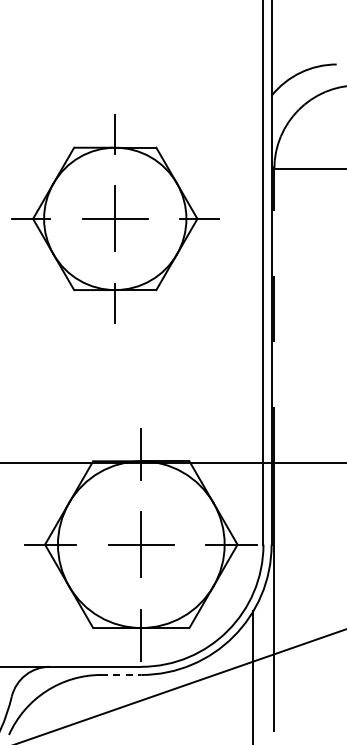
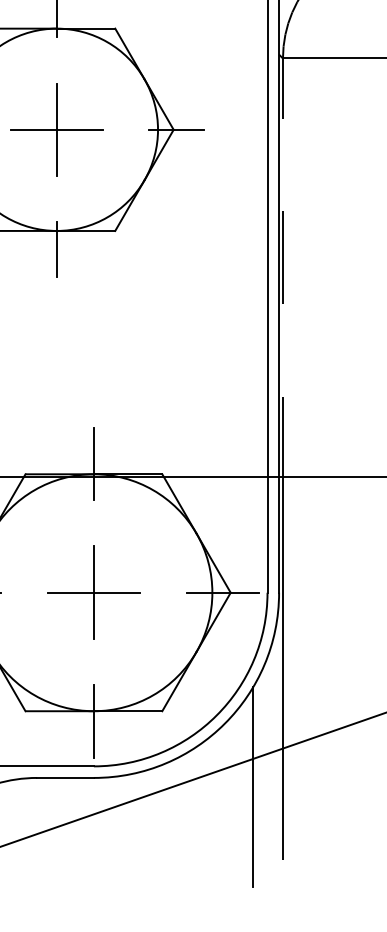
line: (121, 674) -> (65, 777), dashed -> solid

